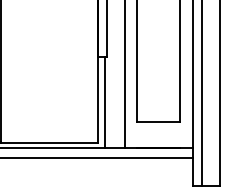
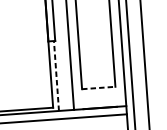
line: (105, 102) -> (56, 75), solid -> dashed
line: (158, 121) -> (98, 87), solid -> dashed

